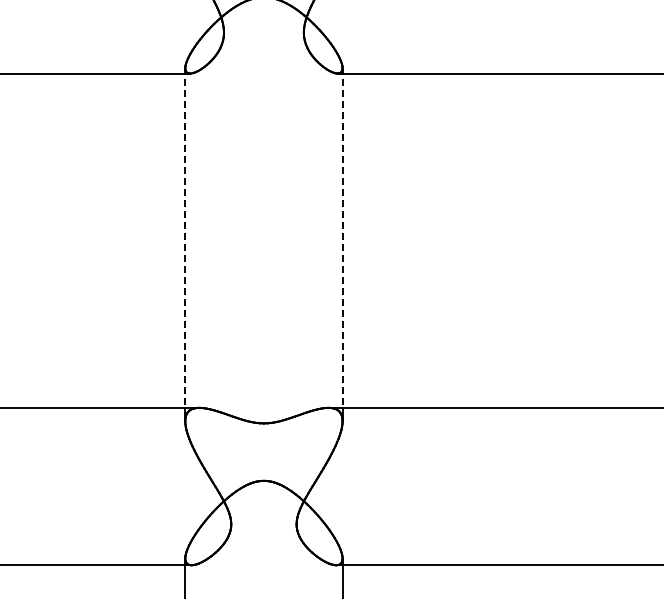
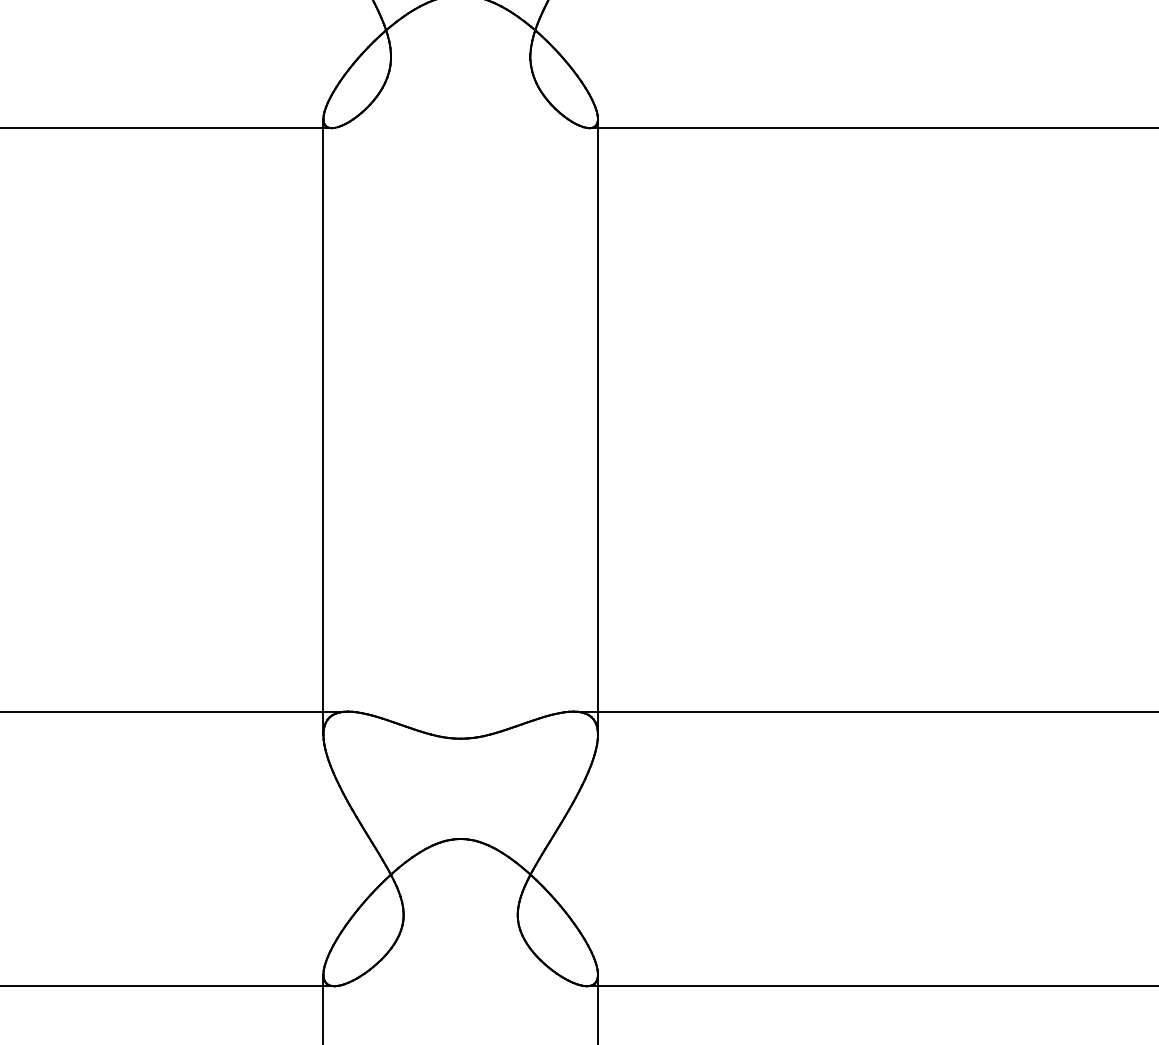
line: (185, 238) -> (323, 416), dashed -> solid
line: (342, 238) -> (597, 416), dashed -> solid

